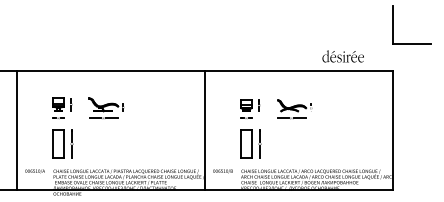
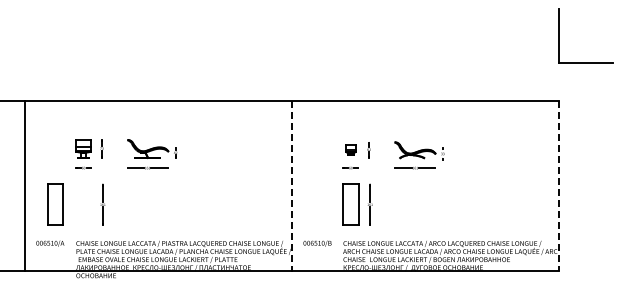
part: (342, 55) -> (487, 79), removed
part: (246, 105) -> (350, 149), size x0.6
line: (204, 130) -> (291, 185), solid -> dashed
line: (393, 130) -> (559, 185), solid -> dashed
part: (58, 143) -> (55, 204), moved

